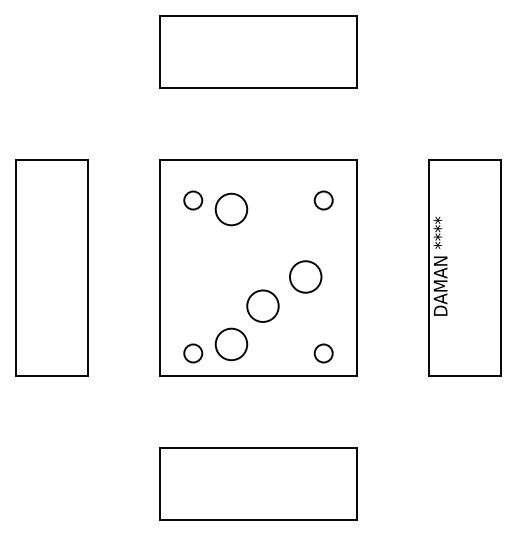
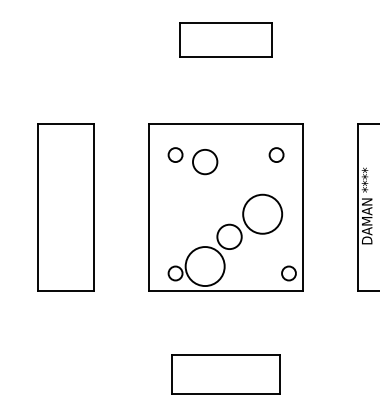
part: (258, 51) -> (226, 39), size x0.6
circle: (305, 276) -> (262, 213), size x1.6
circle: (231, 344) -> (205, 266), size x1.6
circle: (323, 353) -> (288, 273), moved
part: (258, 483) -> (226, 374), size x0.7

